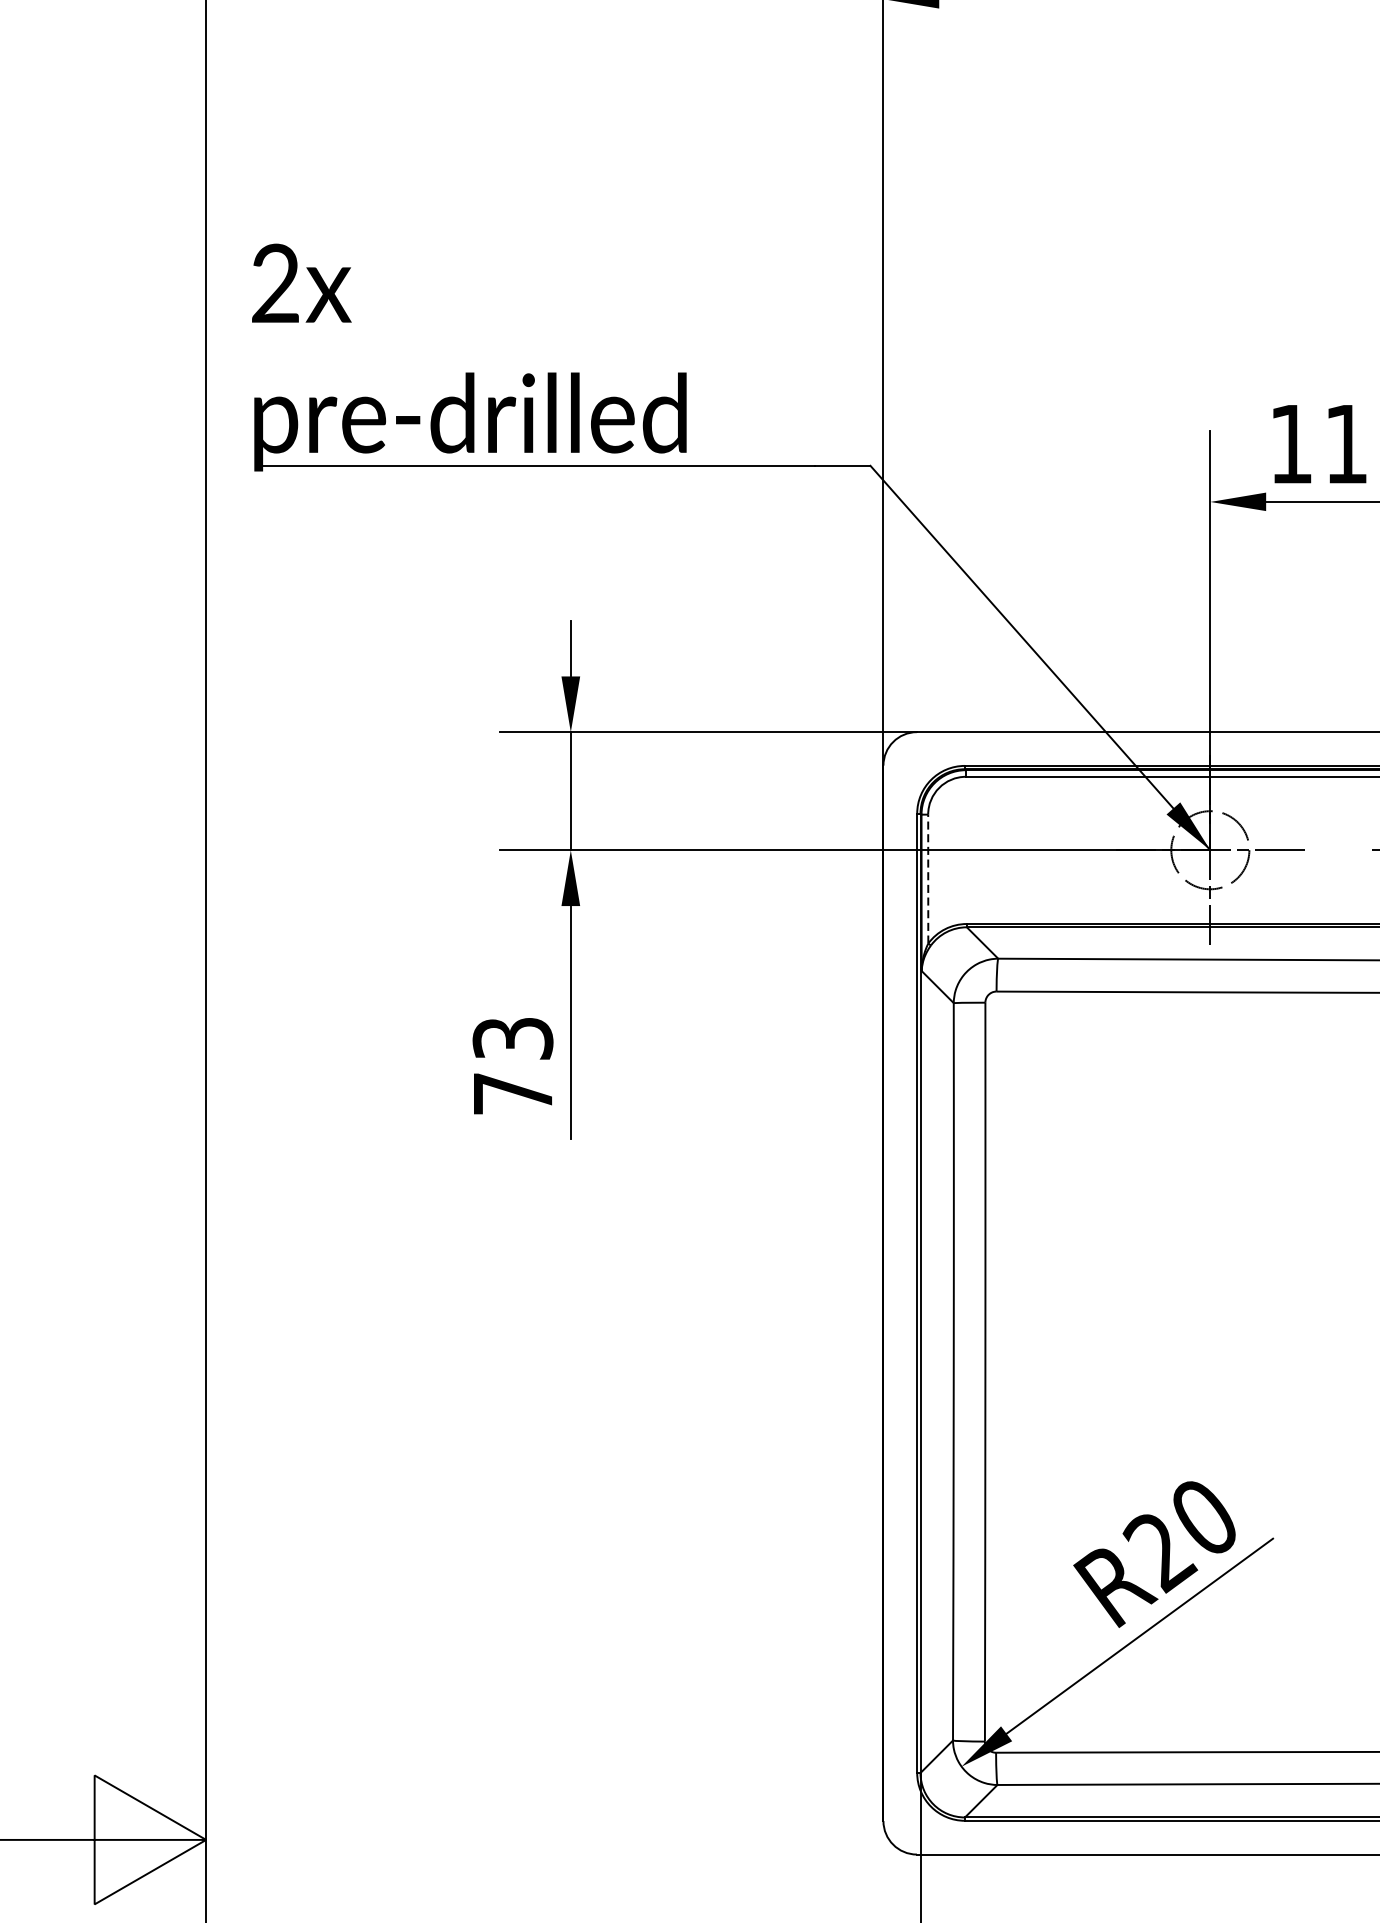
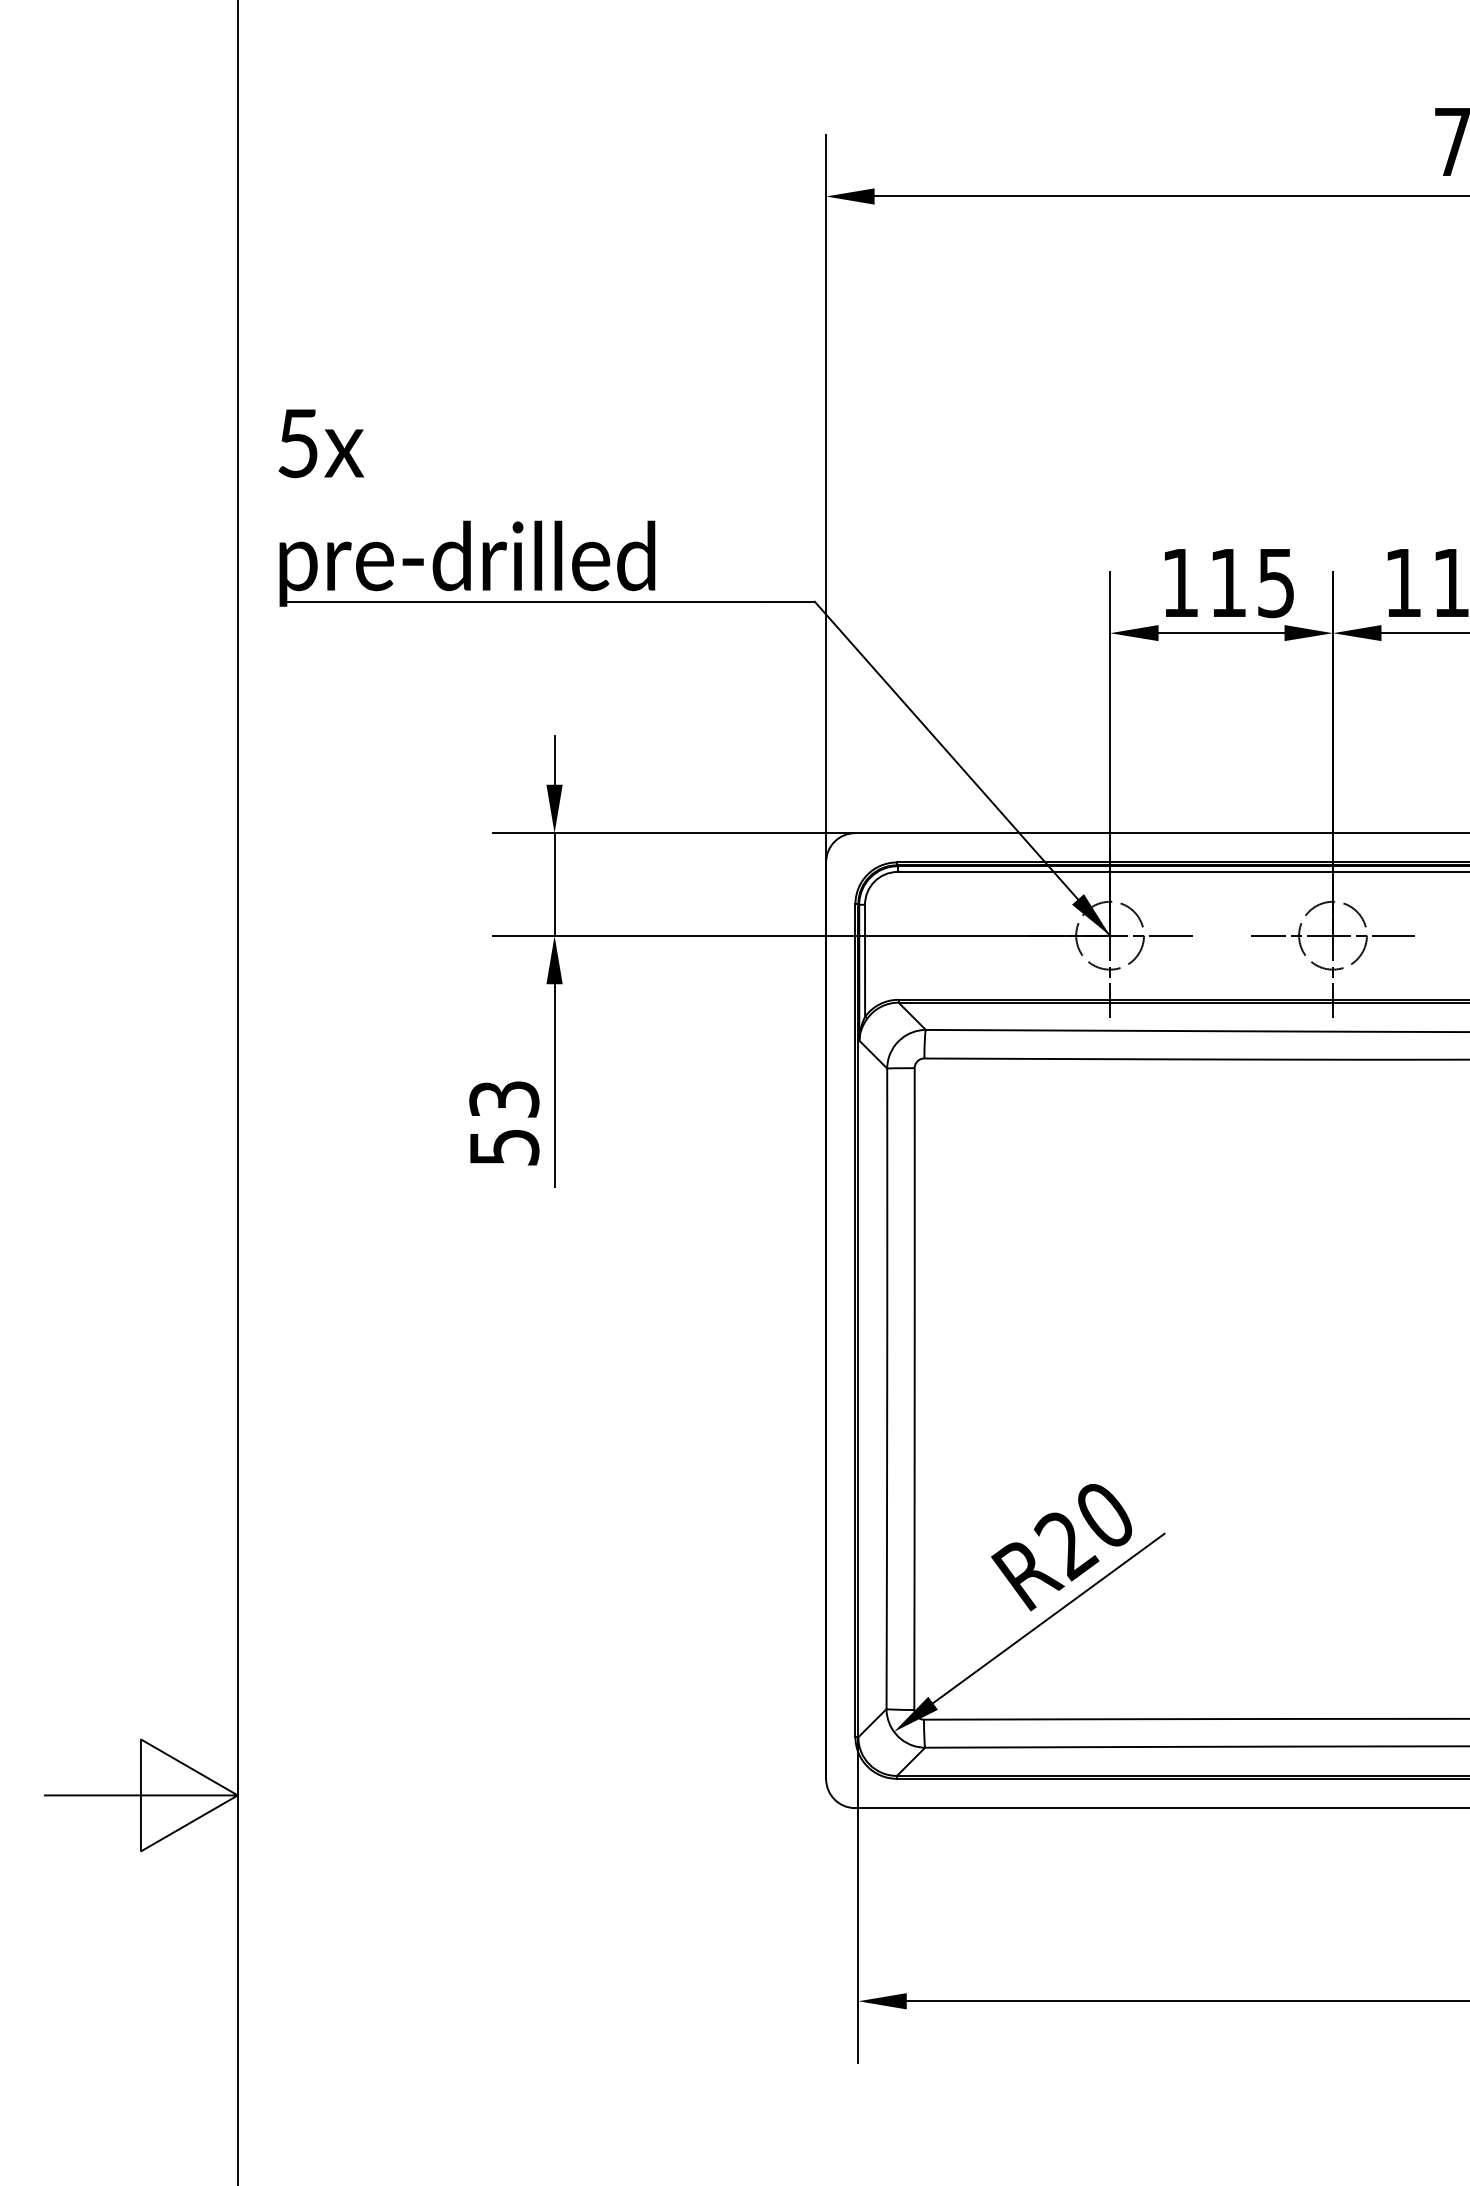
text: (274, 283) -> (297, 443), 2x -> 5x
line: (928, 878) -> (865, 960), dashed -> solid
text: (513, 1094) -> (504, 1147), 73 -> 53

